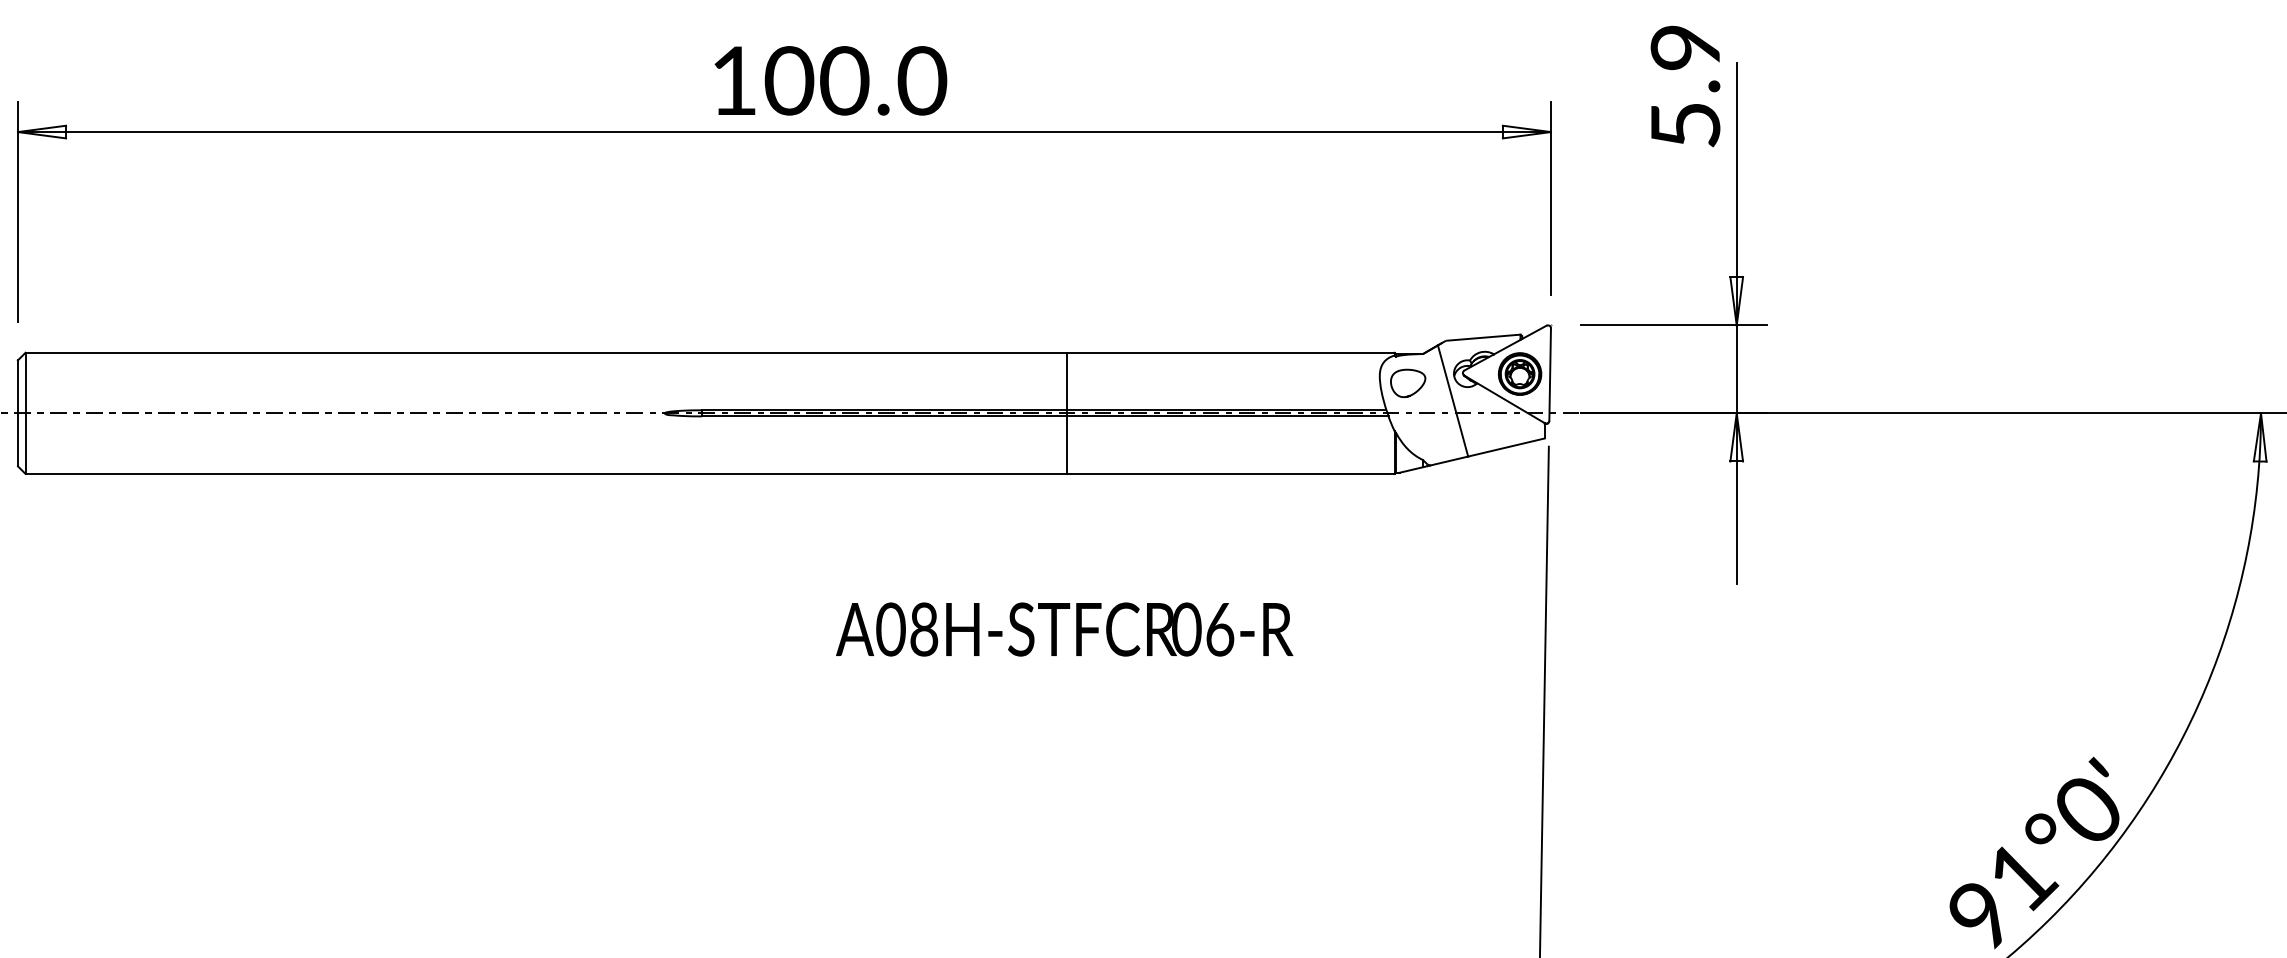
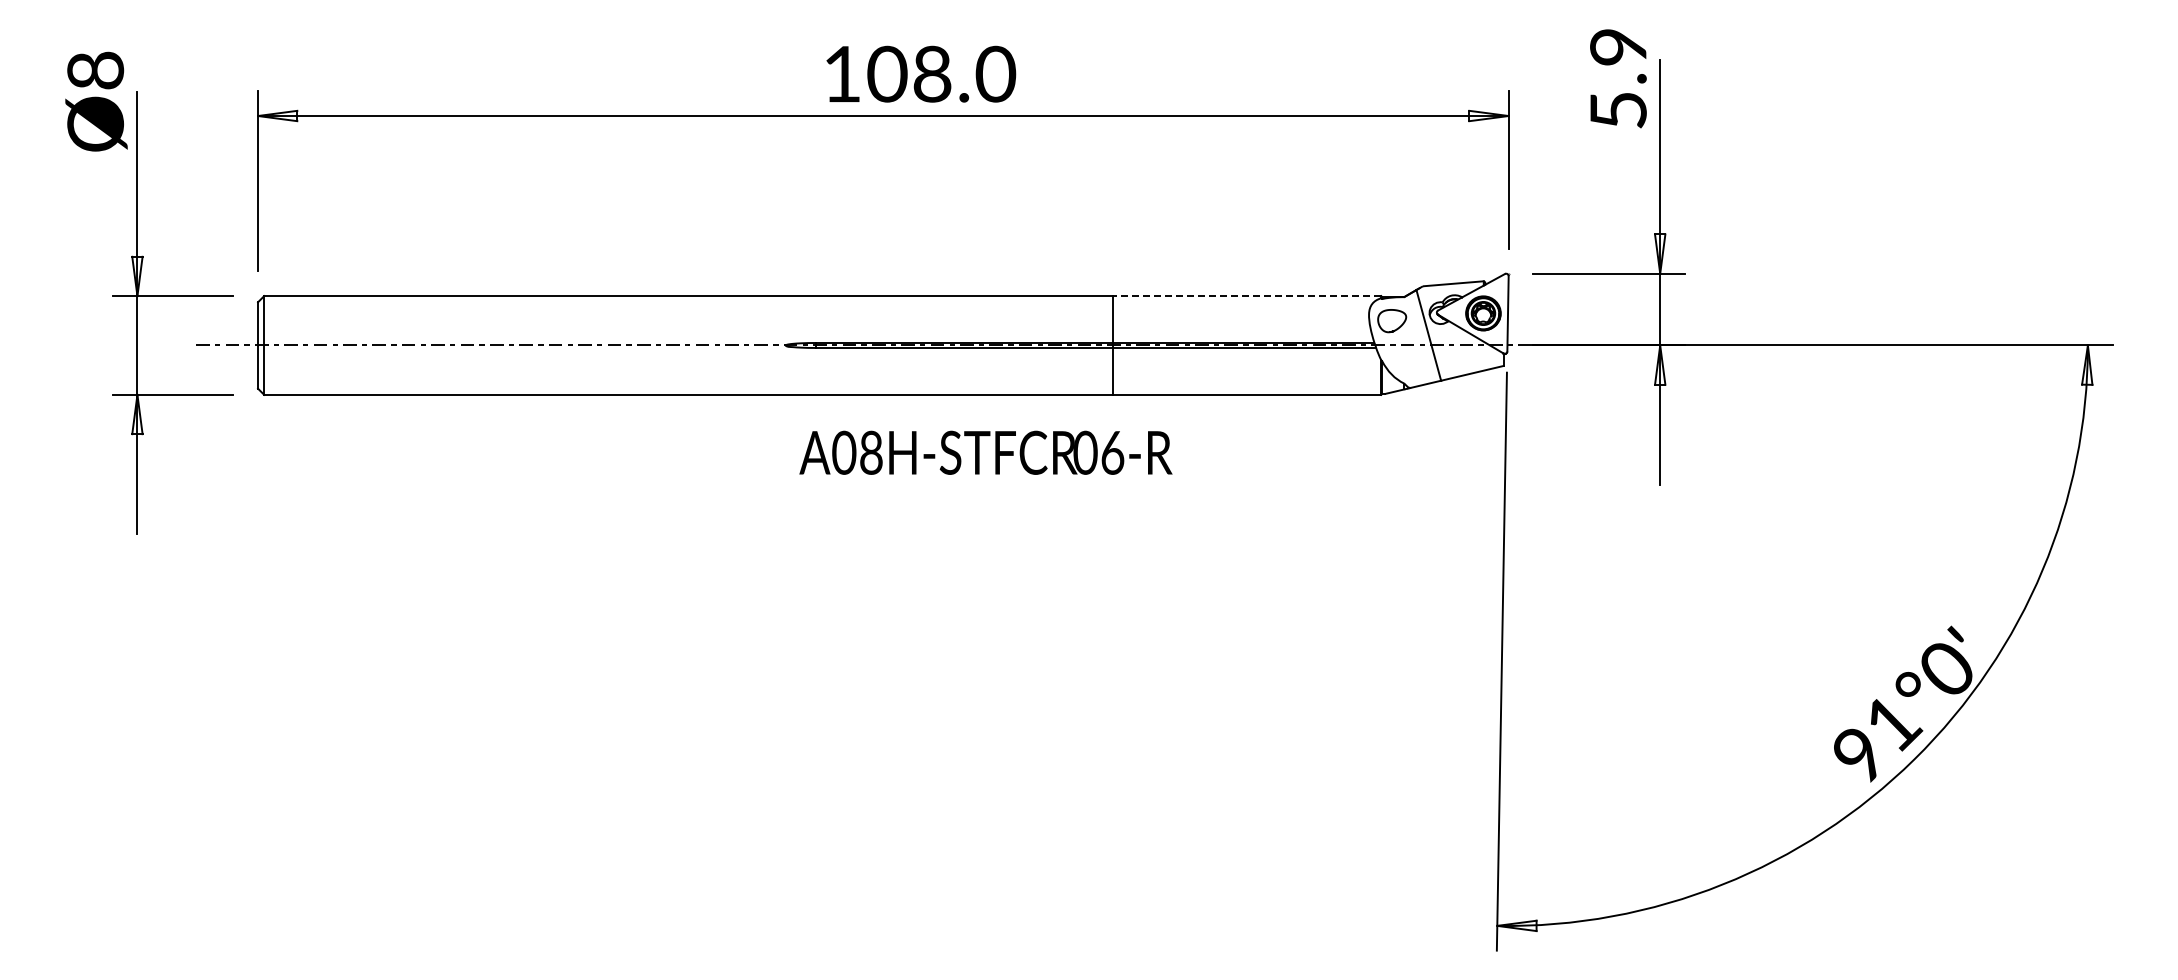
text: (844, 81) -> (932, 74), 100.0 -> 108.0
line: (1230, 353) -> (1247, 296), solid -> dashed
text: (1064, 629) -> (985, 452), moved

